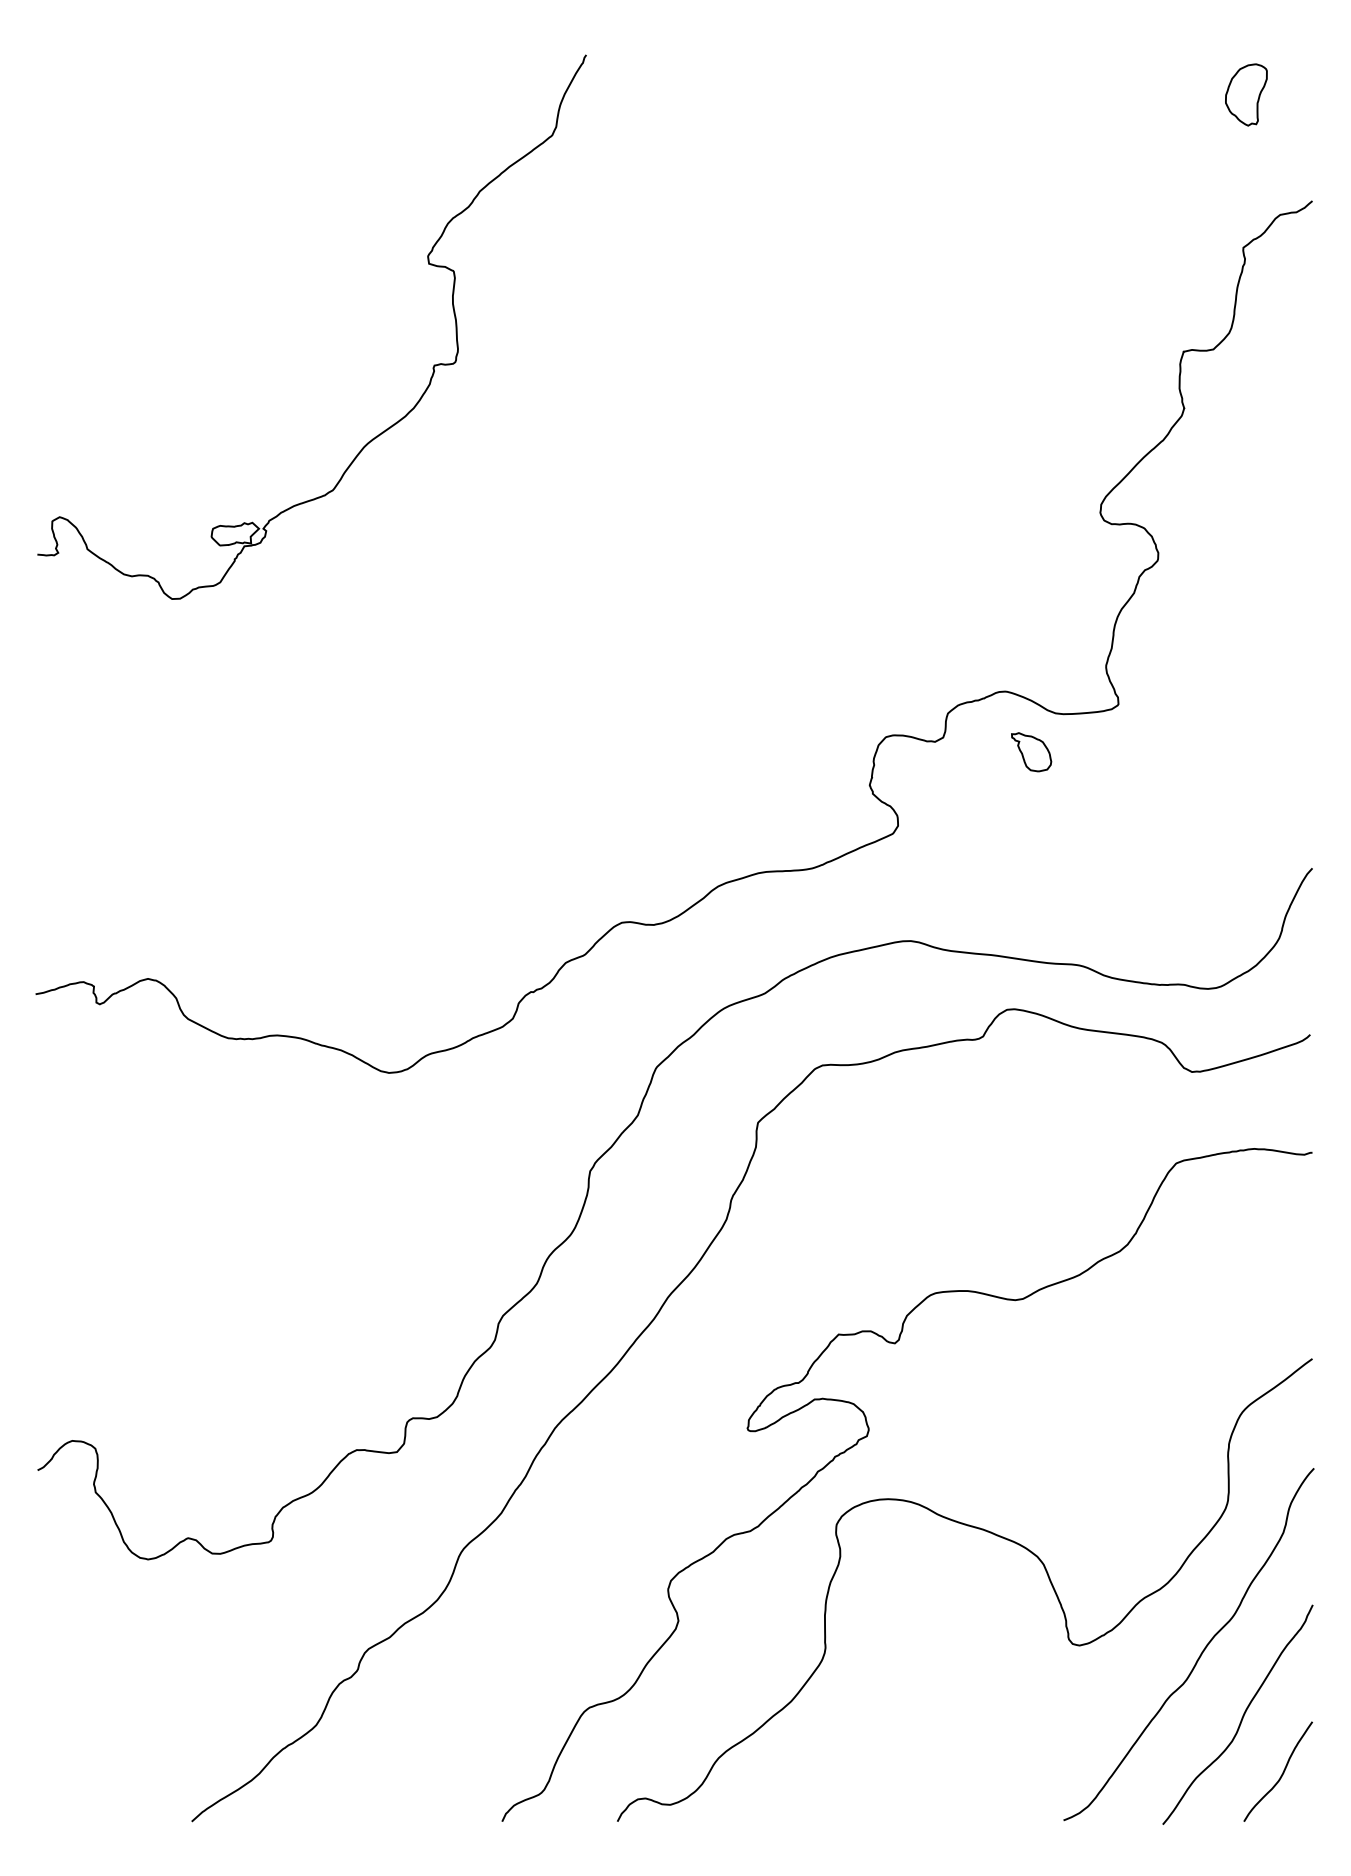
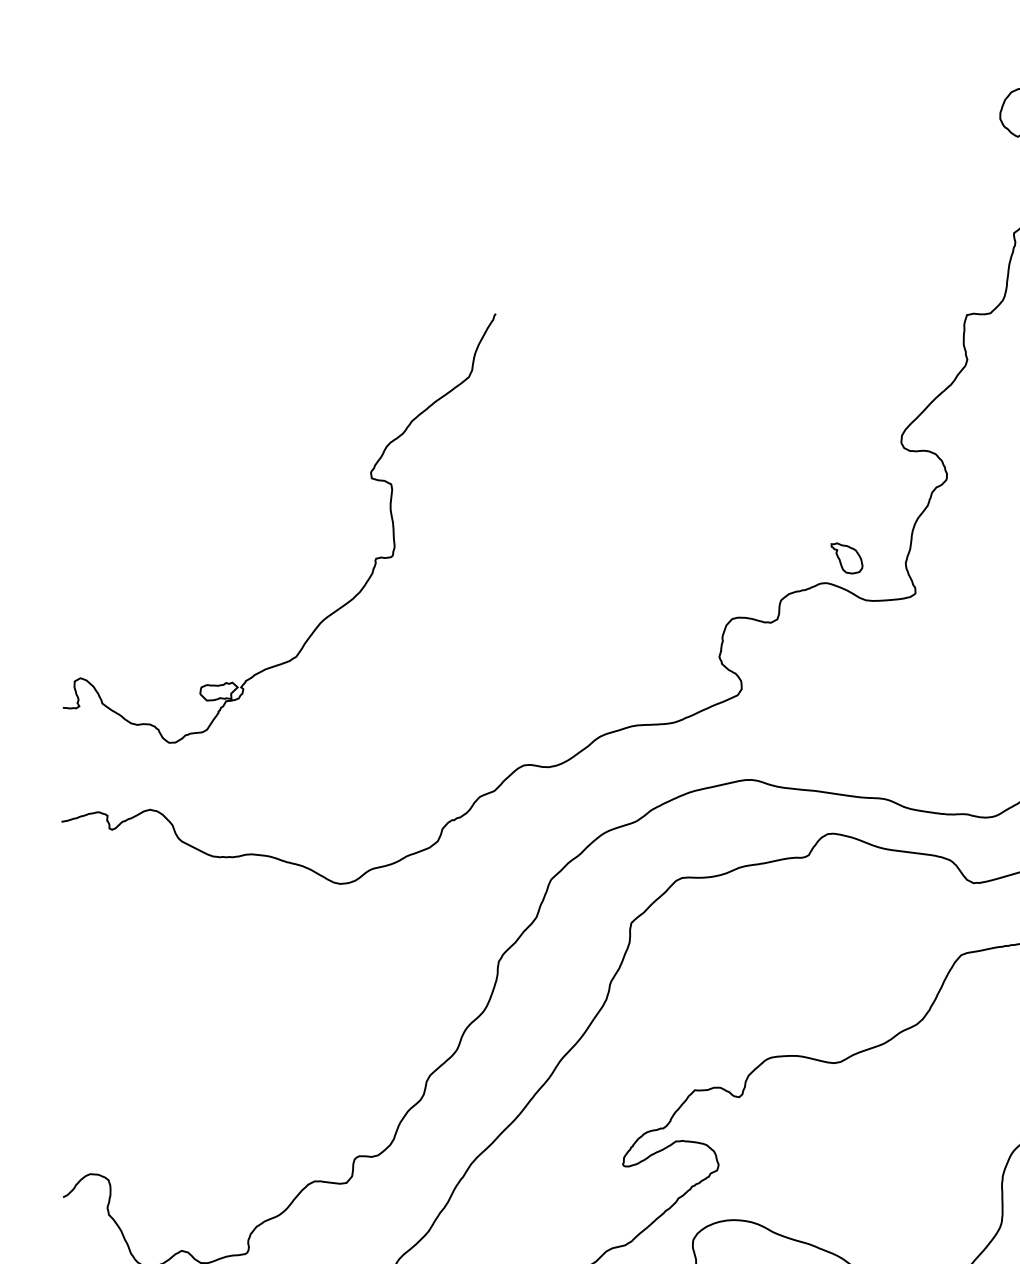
part: (386, 428) -> (338, 608), moved
part: (1031, 752) -> (846, 558), moved

